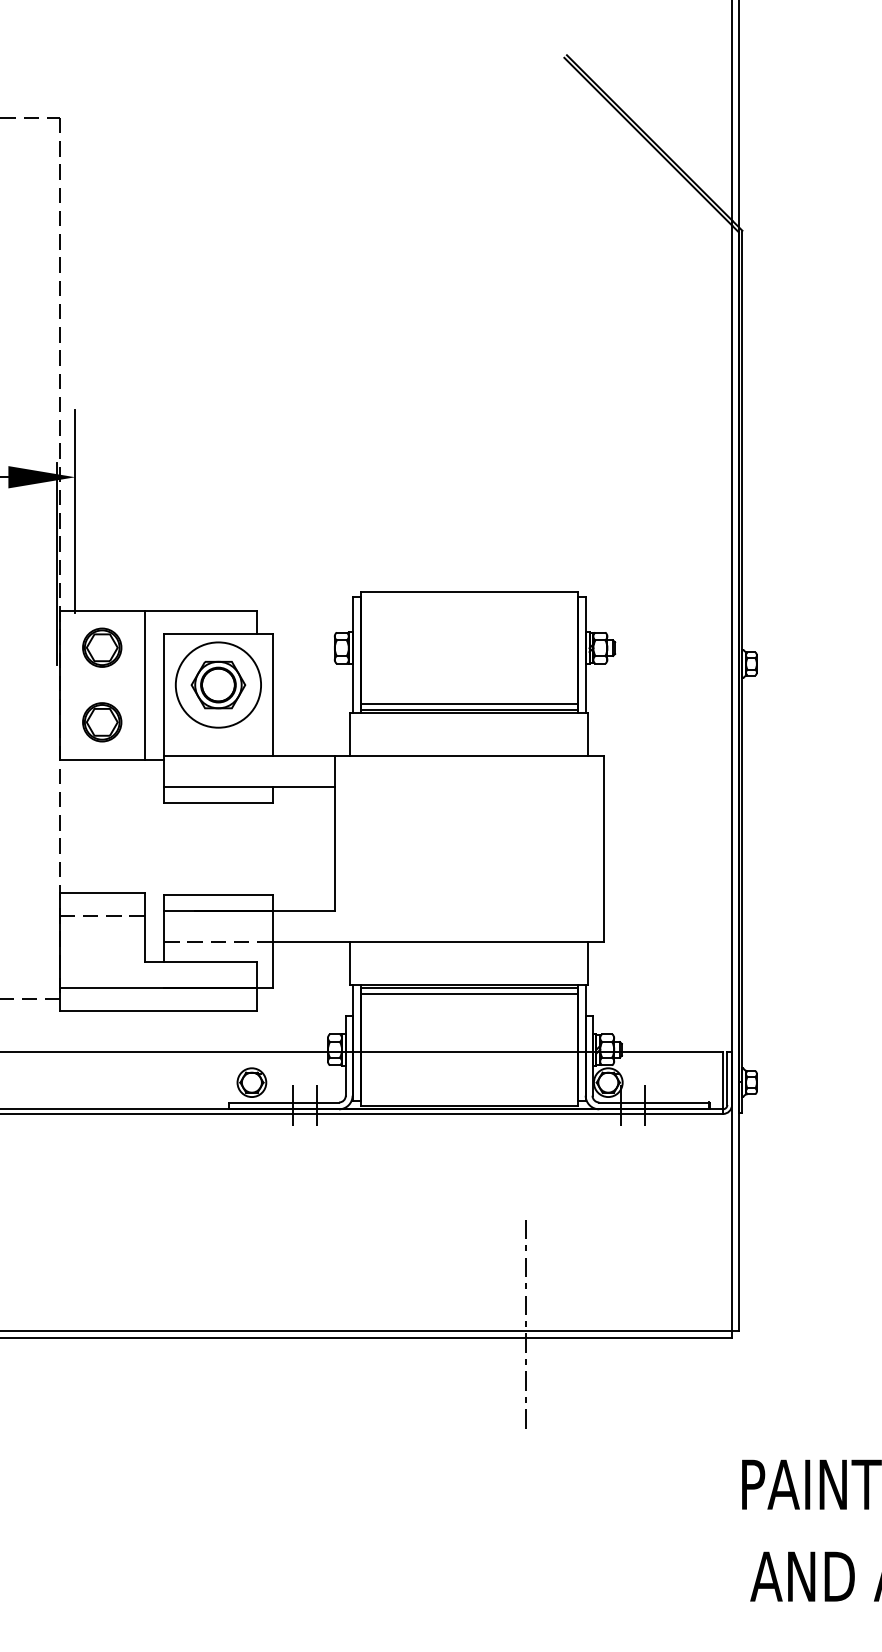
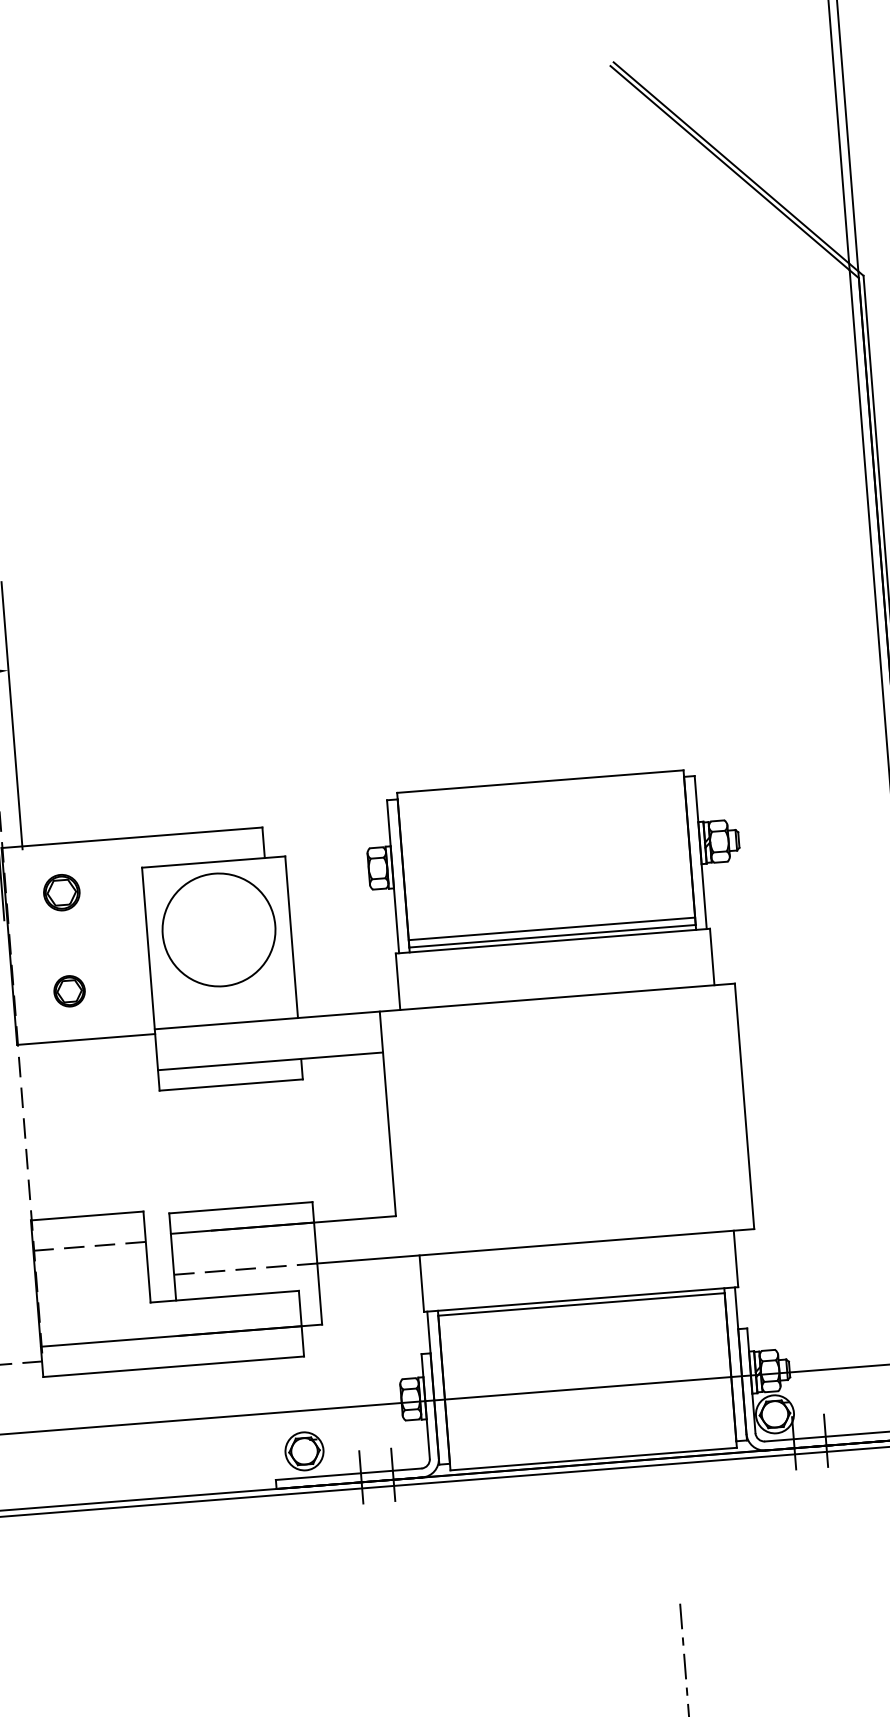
part: (102, 647) -> (62, 892), size x0.7
line: (144, 684) -> (121, 936), removed
part: (218, 684) -> (219, 929), removed
part: (102, 722) -> (69, 991), size x0.6
line: (468, 994) -> (581, 1312), removed

